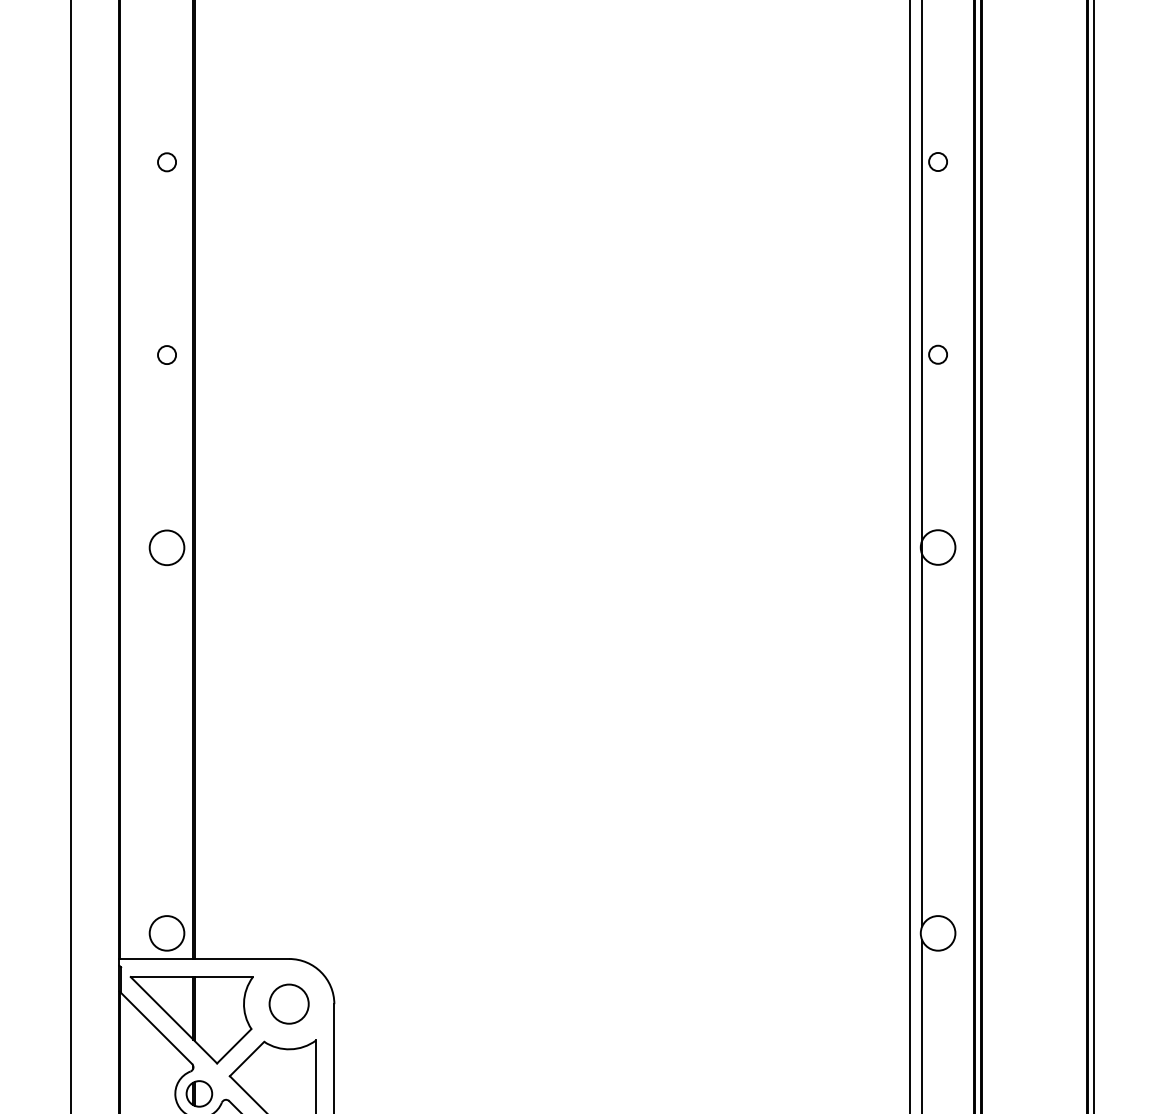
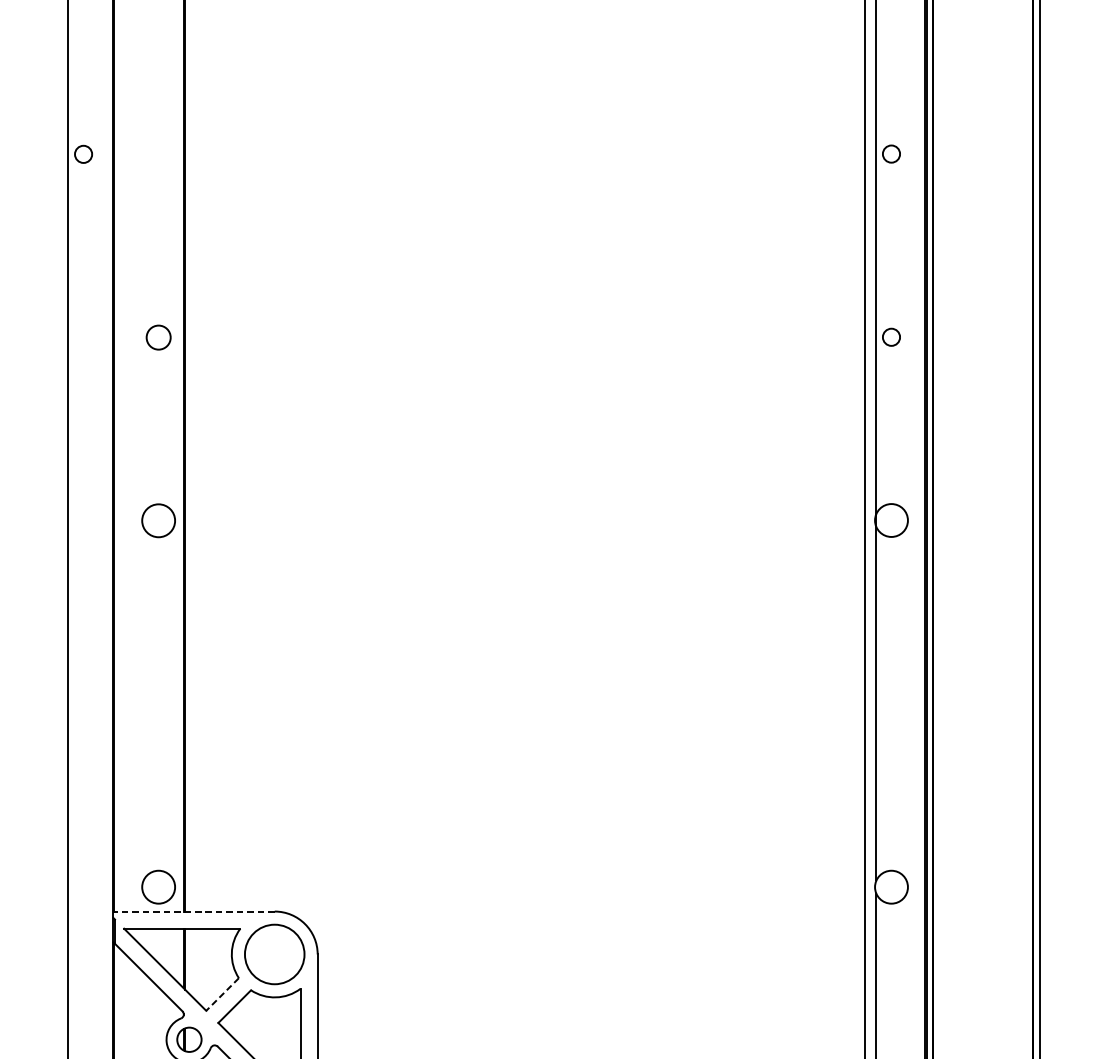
circle: (166, 162) -> (83, 154), moved
circle: (166, 354) -> (158, 337), size x1.4
line: (204, 958) -> (194, 911), solid -> dashed
circle: (288, 1003) -> (274, 953), size x1.6
line: (233, 1046) -> (221, 994), solid -> dashed

